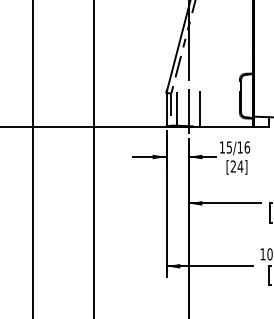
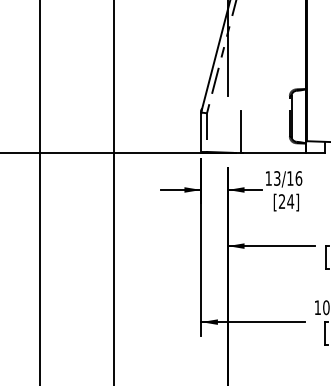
line: (177, 109) -> (214, 132), removed
line: (188, 109) -> (227, 132), removed
text: (229, 146) -> (277, 177), 15/16 -> 13/16

